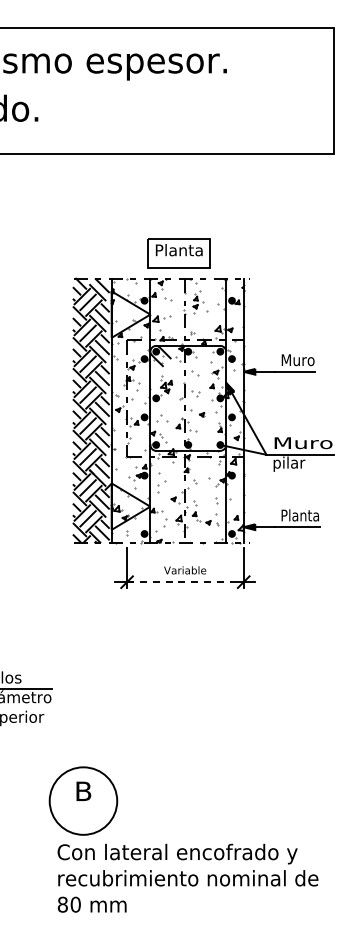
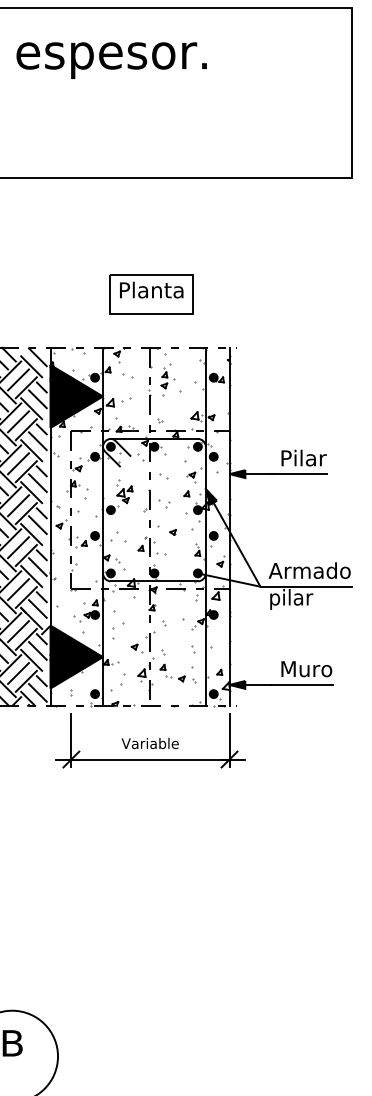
part: (178, 253) -> (150, 294), moved
fill: (130, 314) -> (76, 396), added
text: (298, 359) -> (303, 457), Muro -> Pilar
text: (302, 442) -> (309, 570), Muro -> Armado
fill: (130, 506) -> (76, 656), added
text: (300, 515) -> (306, 669), Planta -> Muro
line: (185, 582) -> (150, 759), dashed -> solid

